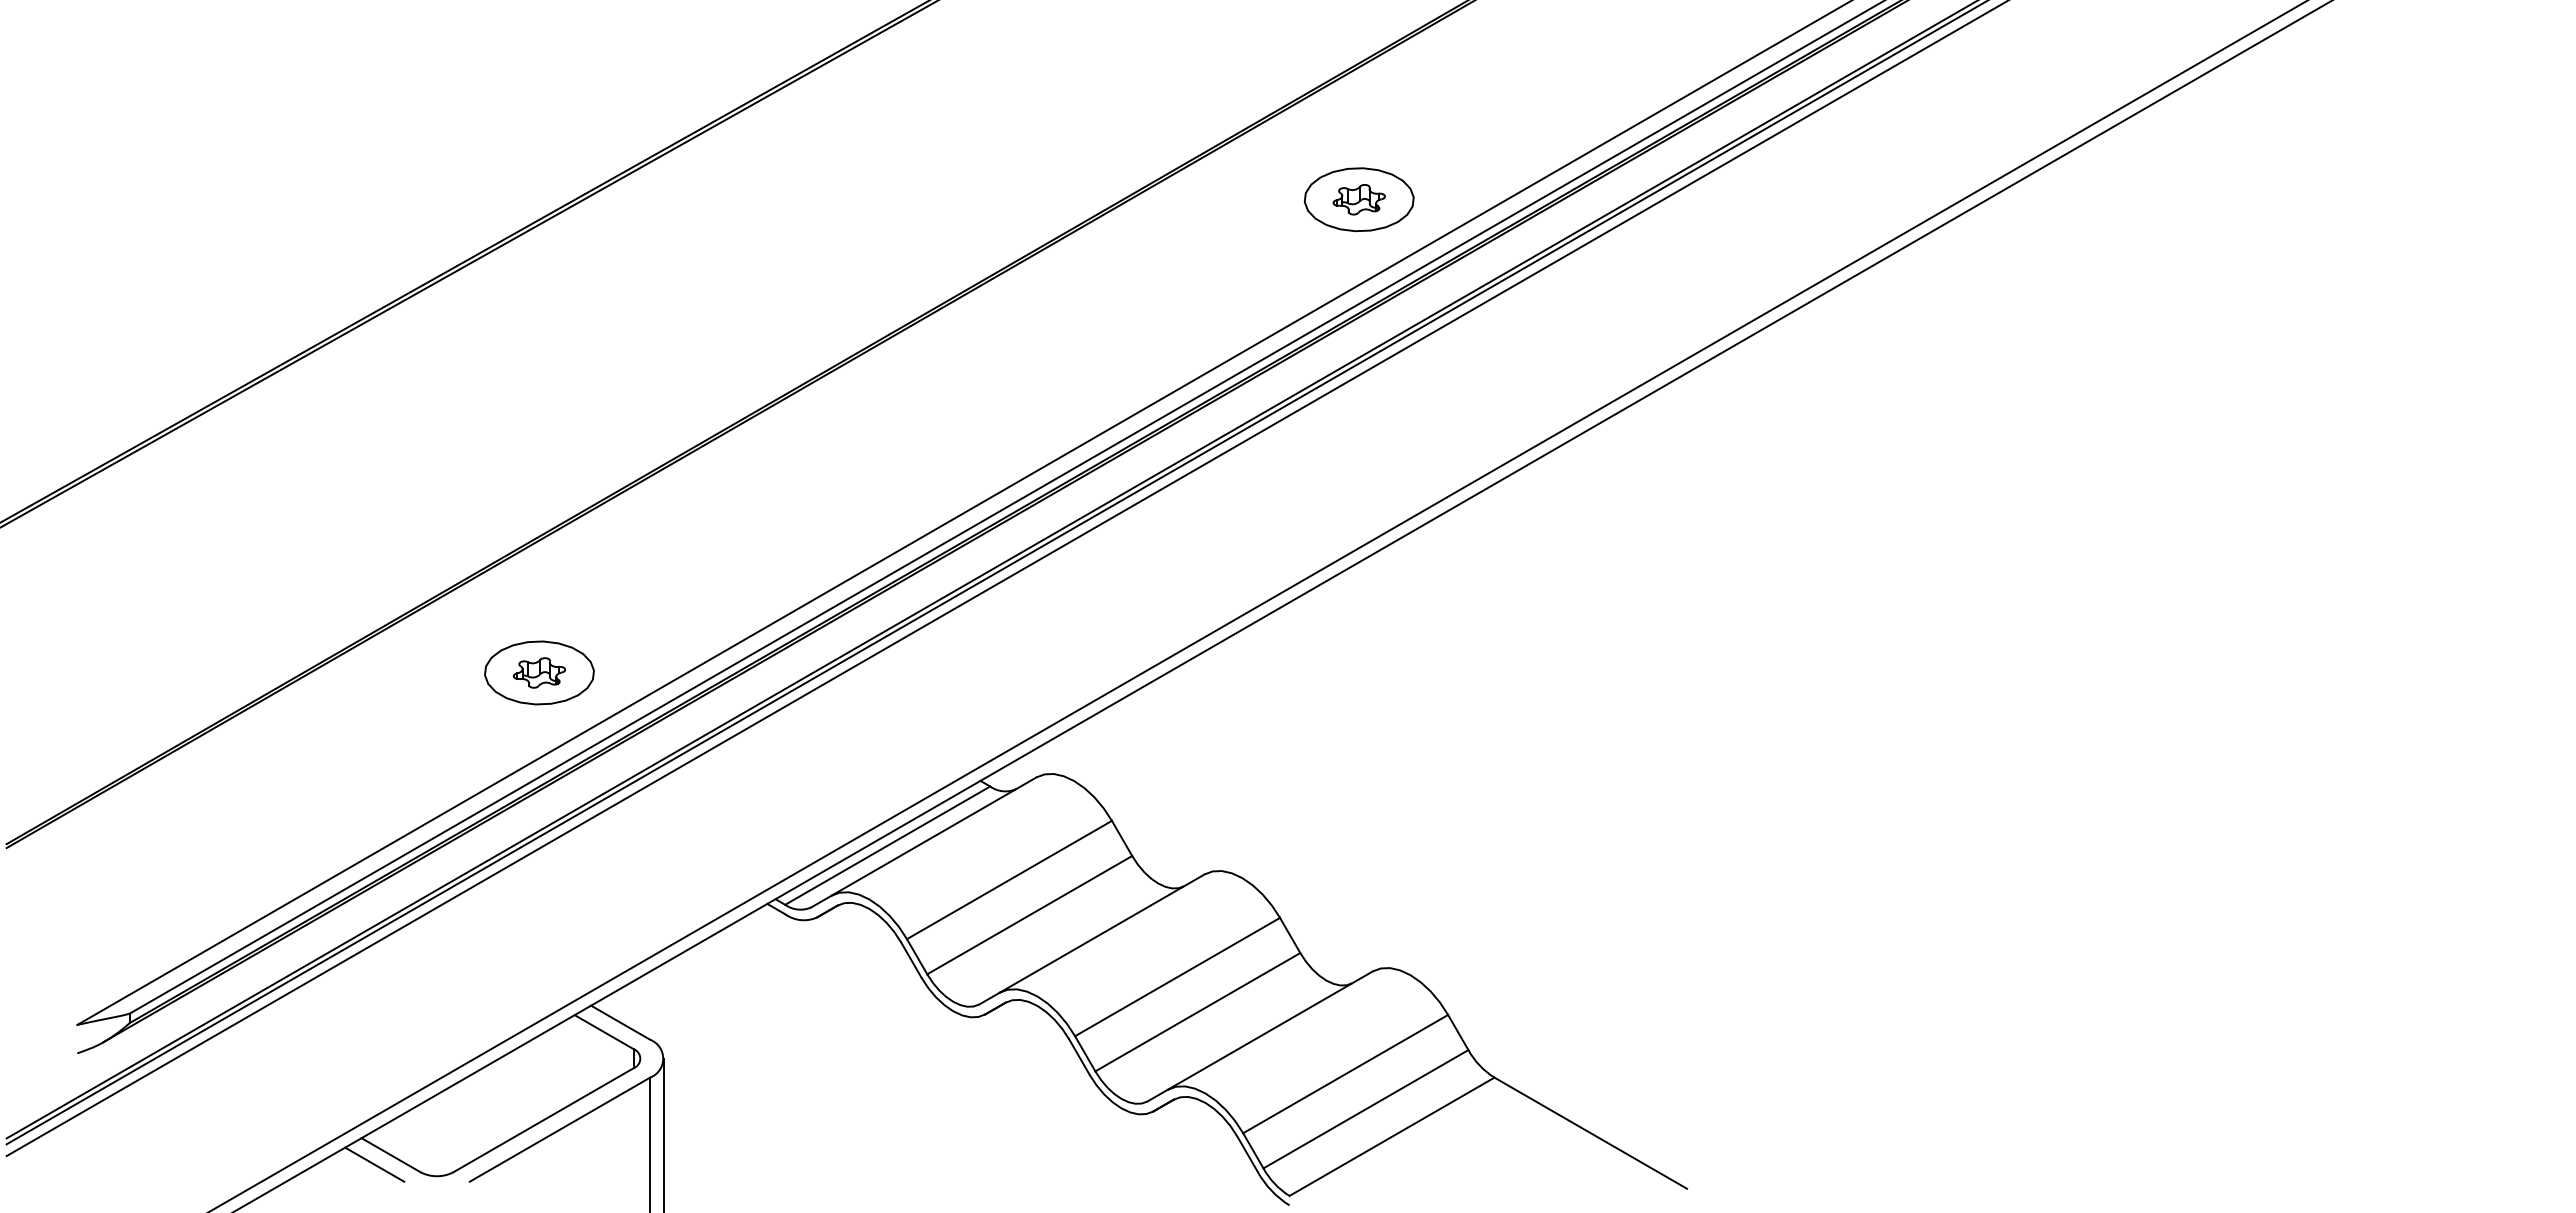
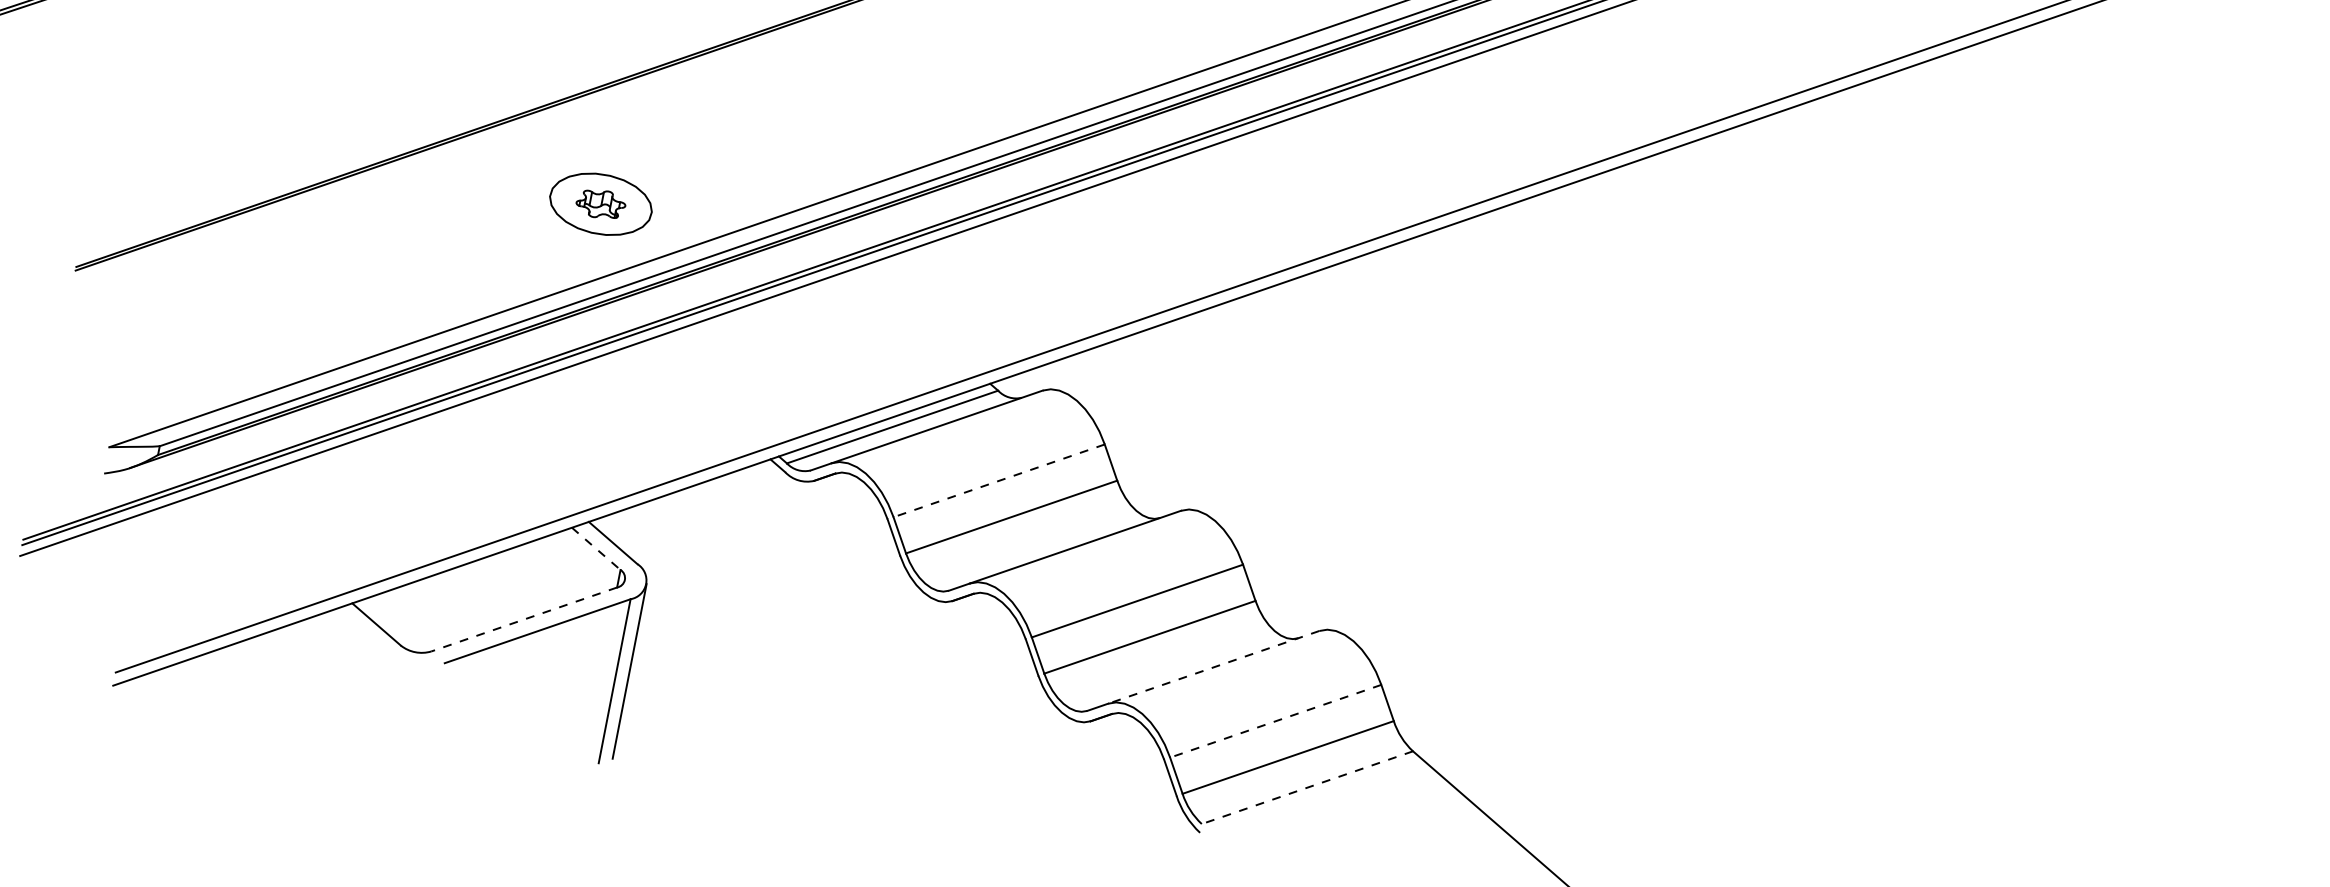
line: (1009, 880) -> (999, 481), solid -> dashed
line: (1269, 1030) -> (1213, 667), solid -> dashed
line: (604, 1032) -> (596, 549), solid -> dashed
line: (1345, 1074) -> (1275, 721), solid -> dashed
line: (543, 1120) -> (524, 619), solid -> dashed
line: (1391, 1137) -> (1306, 788), solid -> dashed
line: (374, 1164) -> (359, 630), removed

